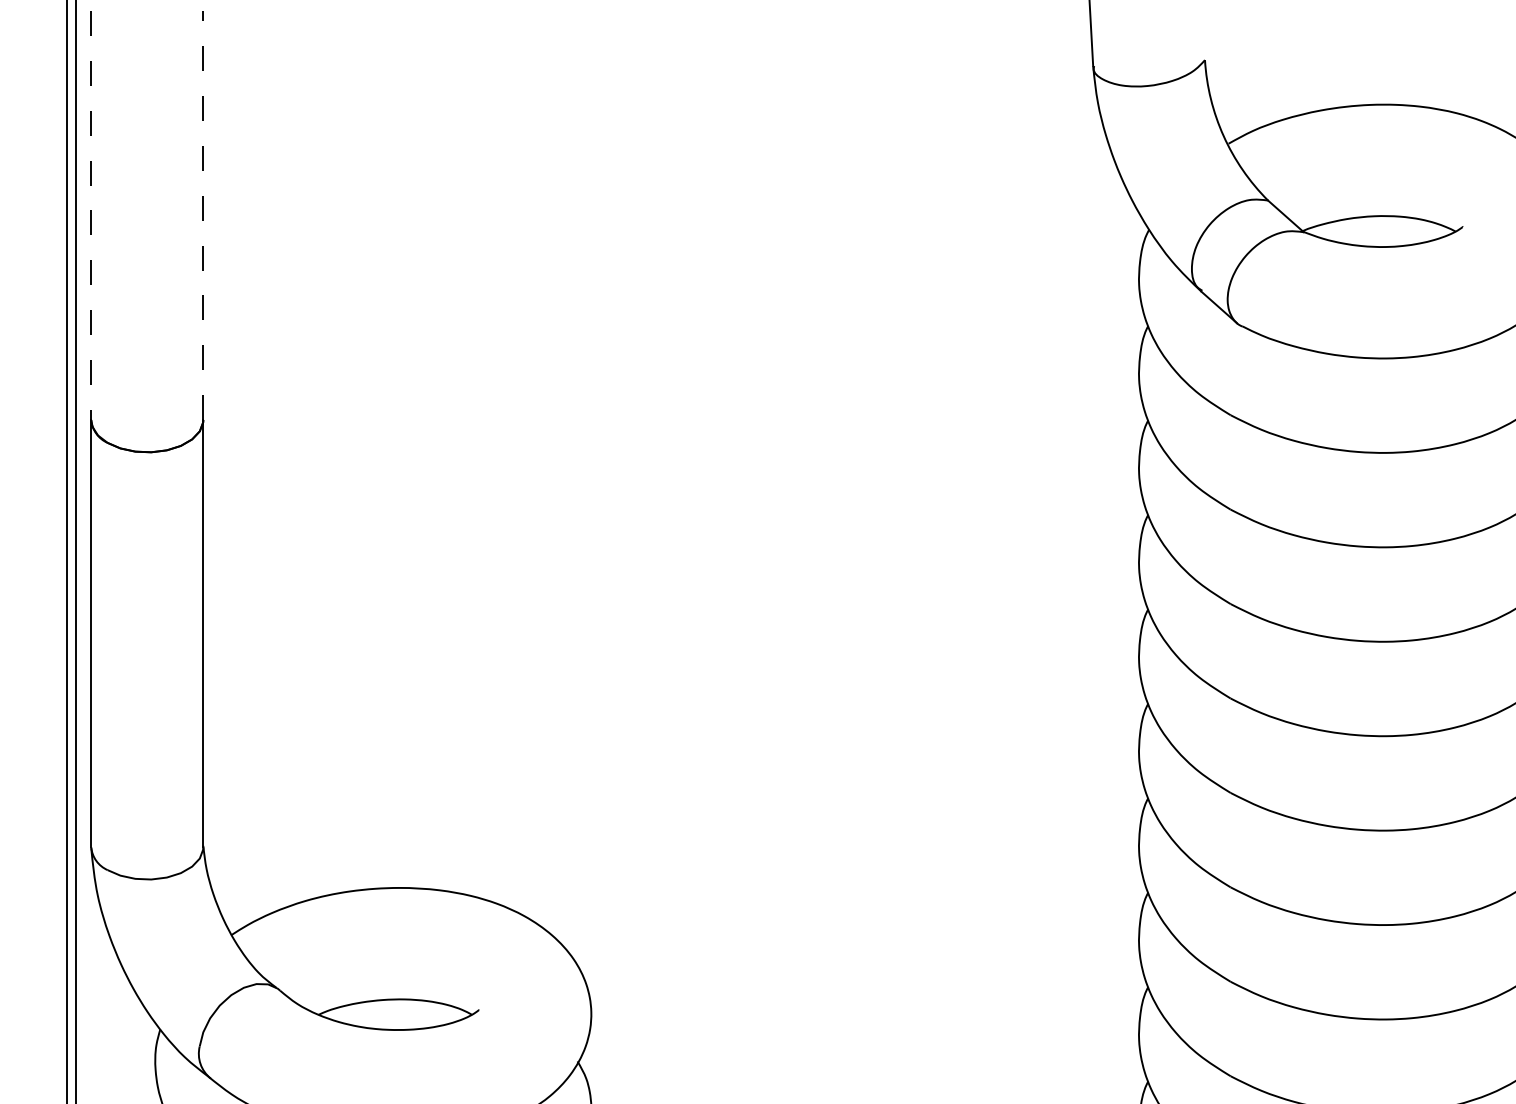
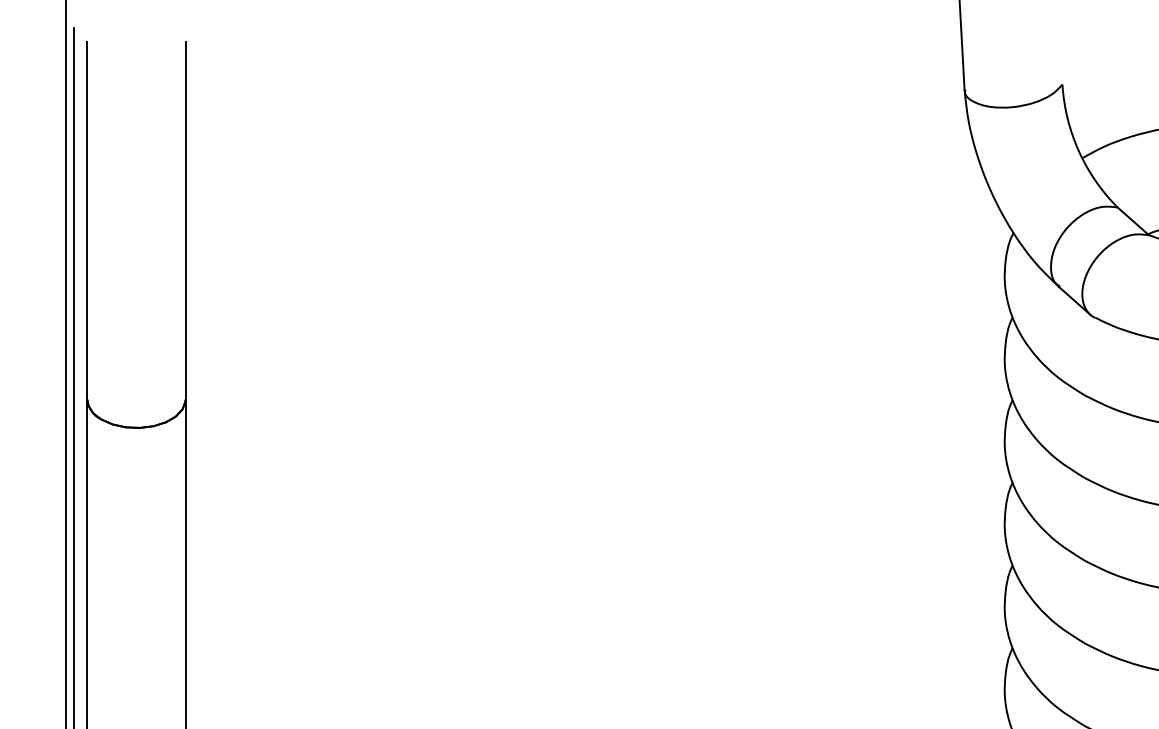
line: (203, 215) -> (185, 220), dashed -> solid
line: (91, 216) -> (87, 221), dashed -> solid

